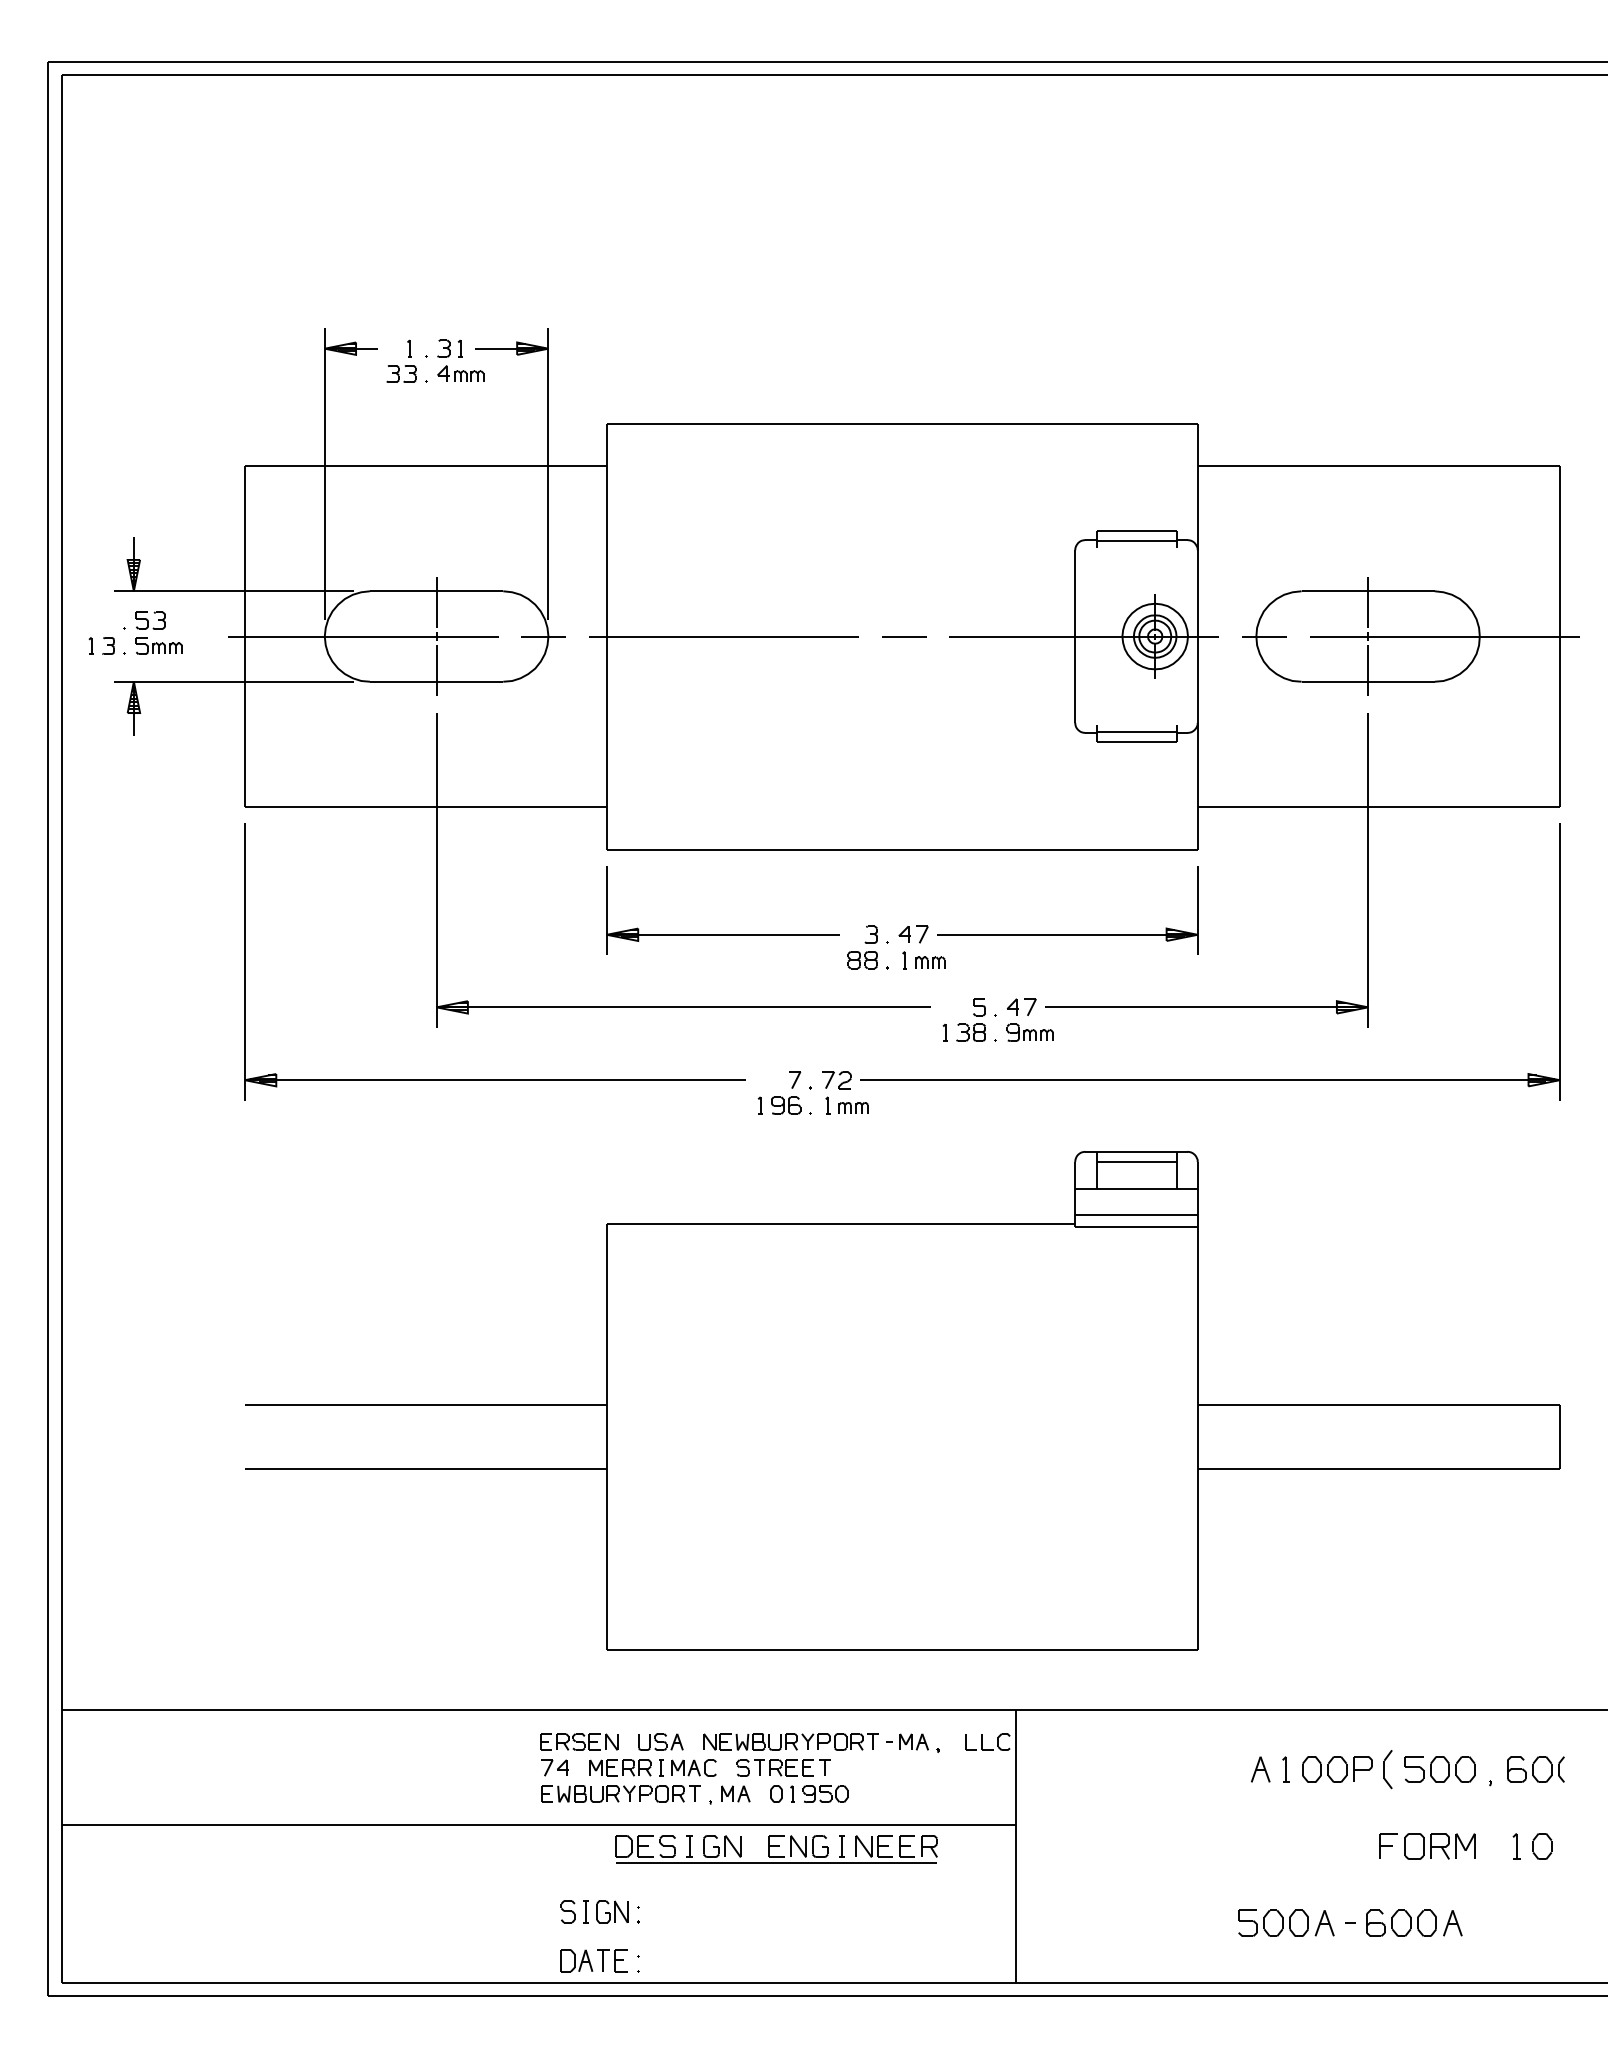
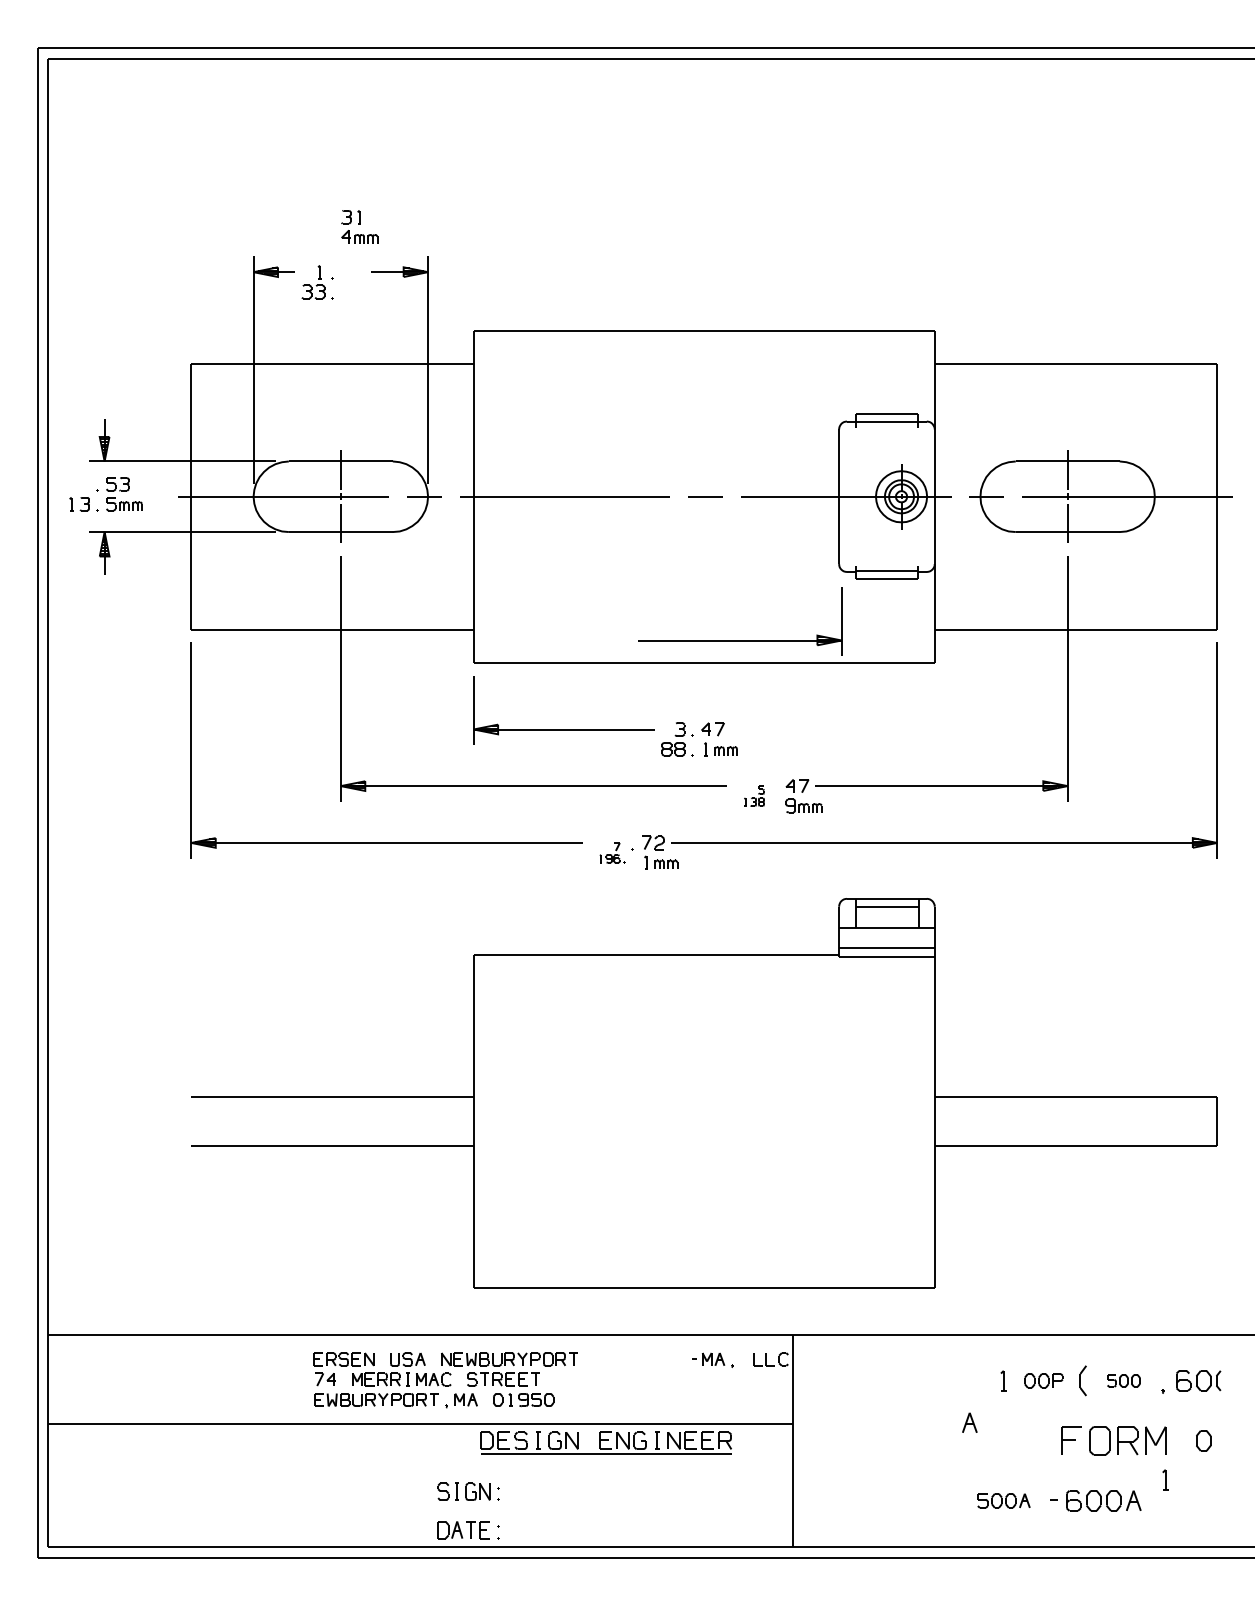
part: (460, 360) -> (359, 226), moved
part: (1068, 934) -> (740, 640), moved
part: (969, 1020) -> (756, 796), size x0.6
part: (784, 1092) -> (612, 852), size x0.6
part: (709, 1769) -> (445, 1380), moved
part: (1260, 1769) -> (969, 1422), moved
part: (1337, 1769) -> (1043, 1380), size x0.7
part: (1439, 1769) -> (1123, 1380), size x0.6
part: (1426, 1846) -> (1113, 1440), size x1.4
part: (1516, 1846) -> (1165, 1479), moved
part: (1285, 1922) -> (1003, 1500), size x0.7

